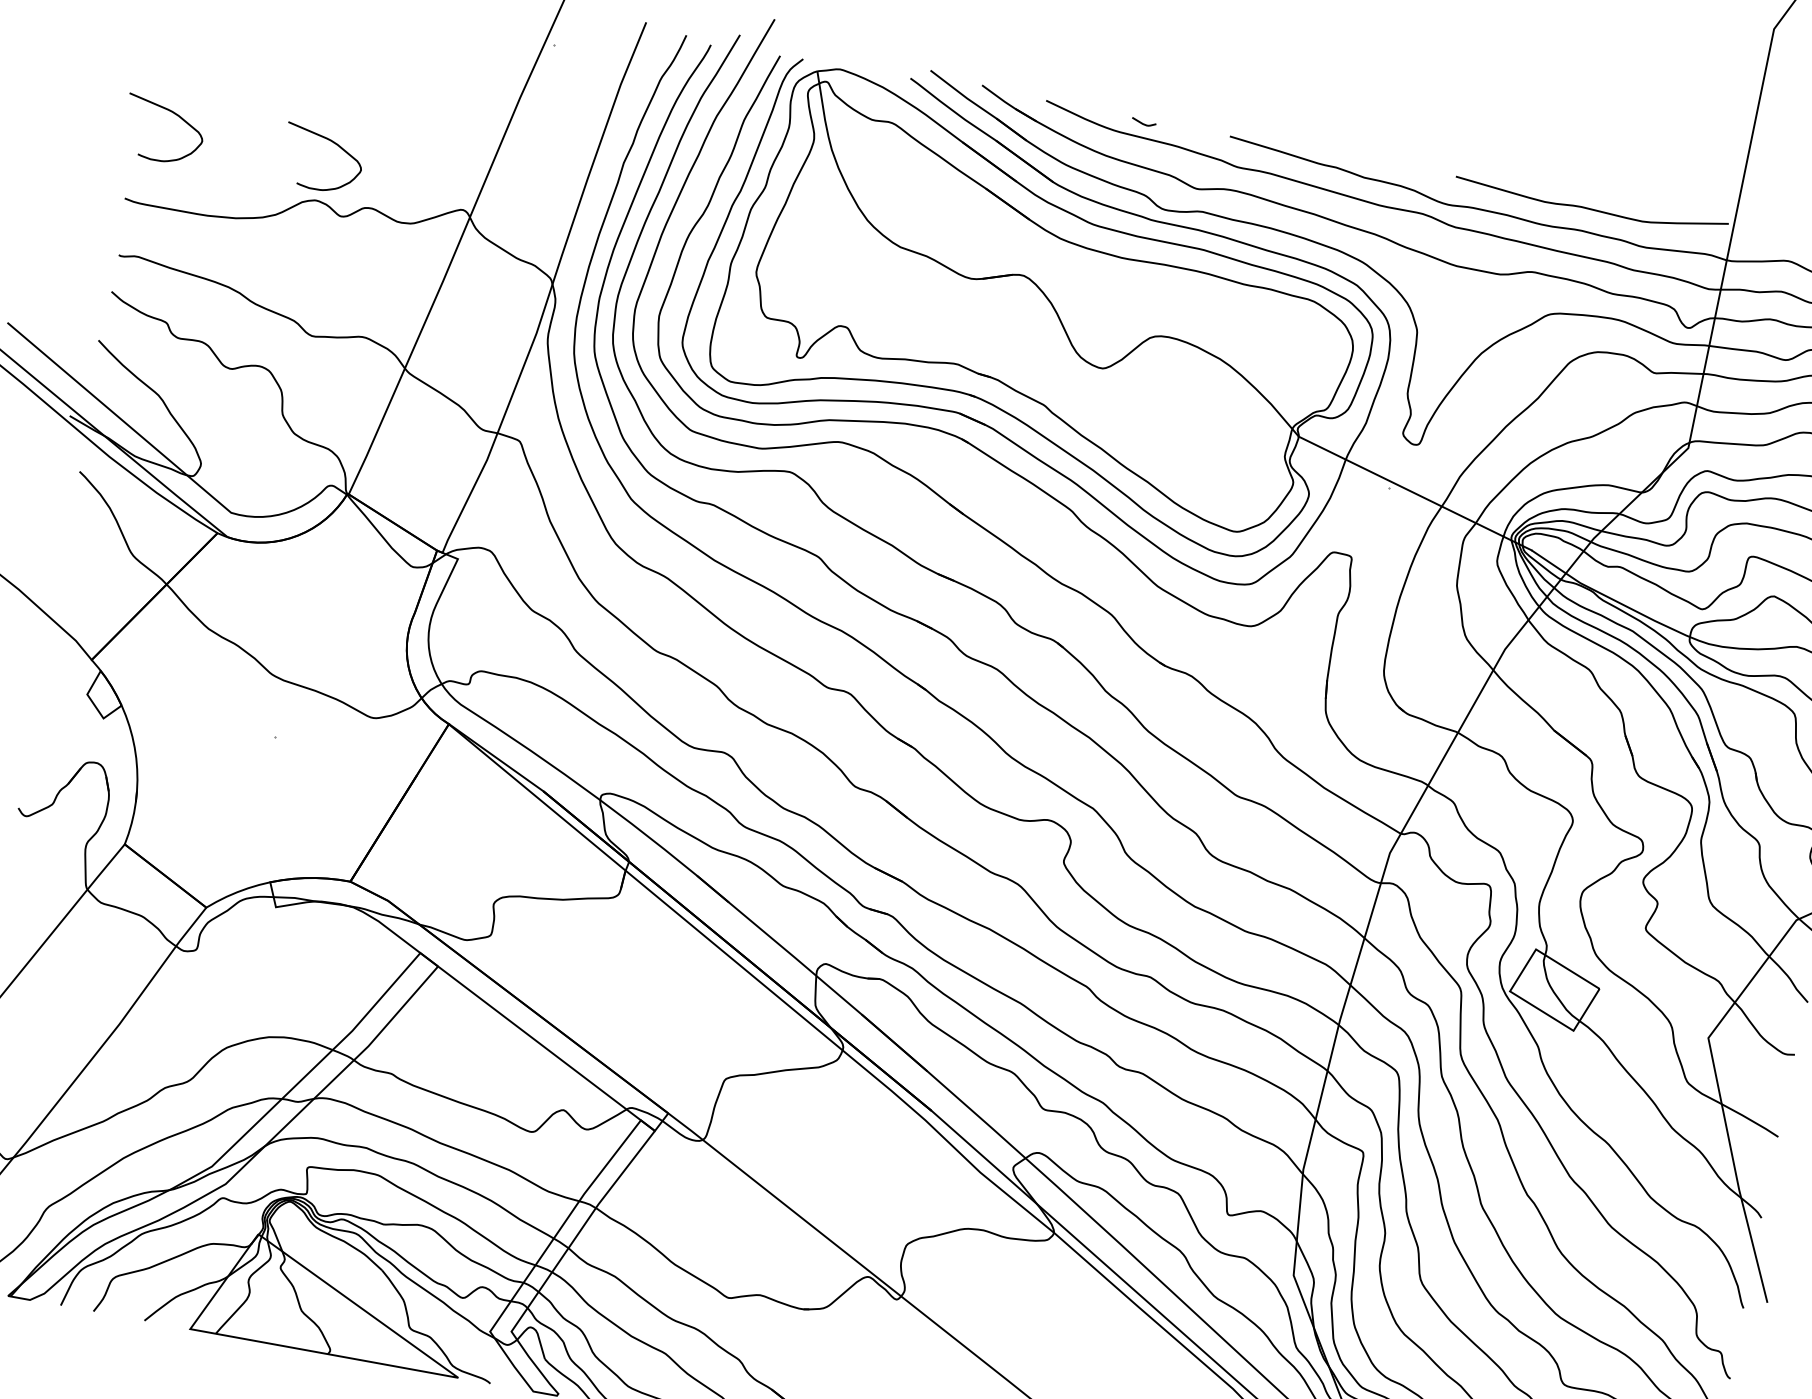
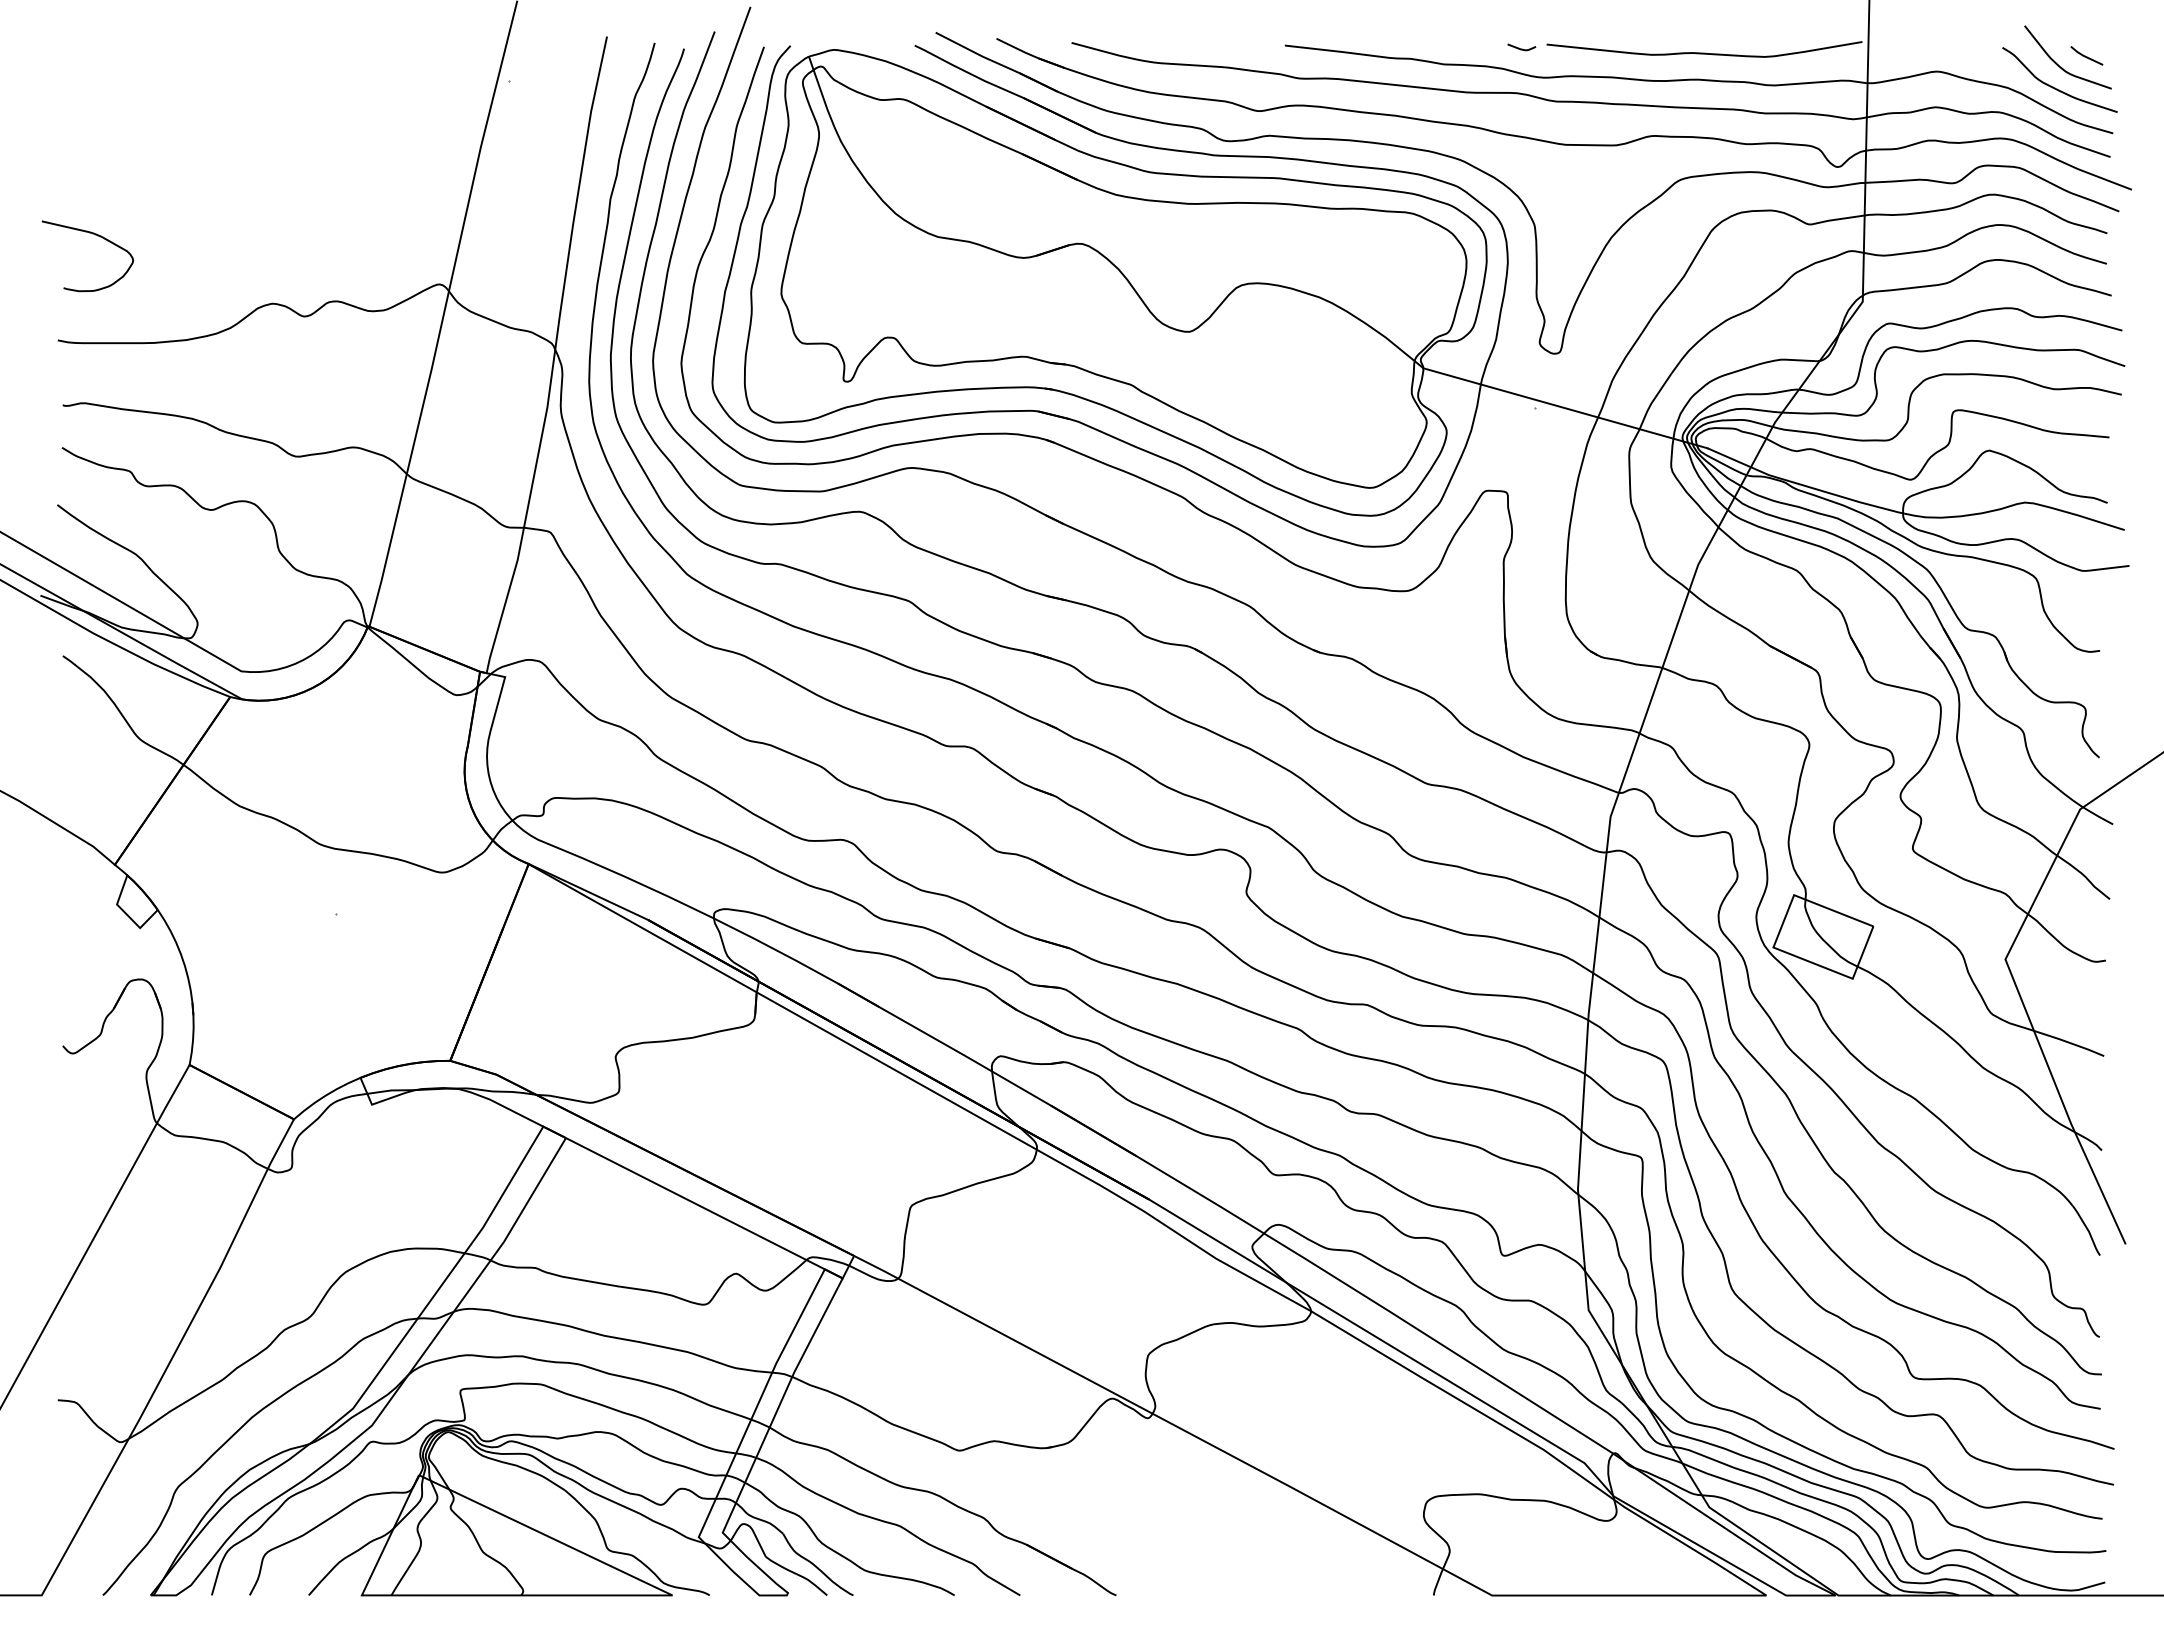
curve: (1143, 123) -> (1521, 48), moved
curve: (334, 143) -> (281, 236), removed

